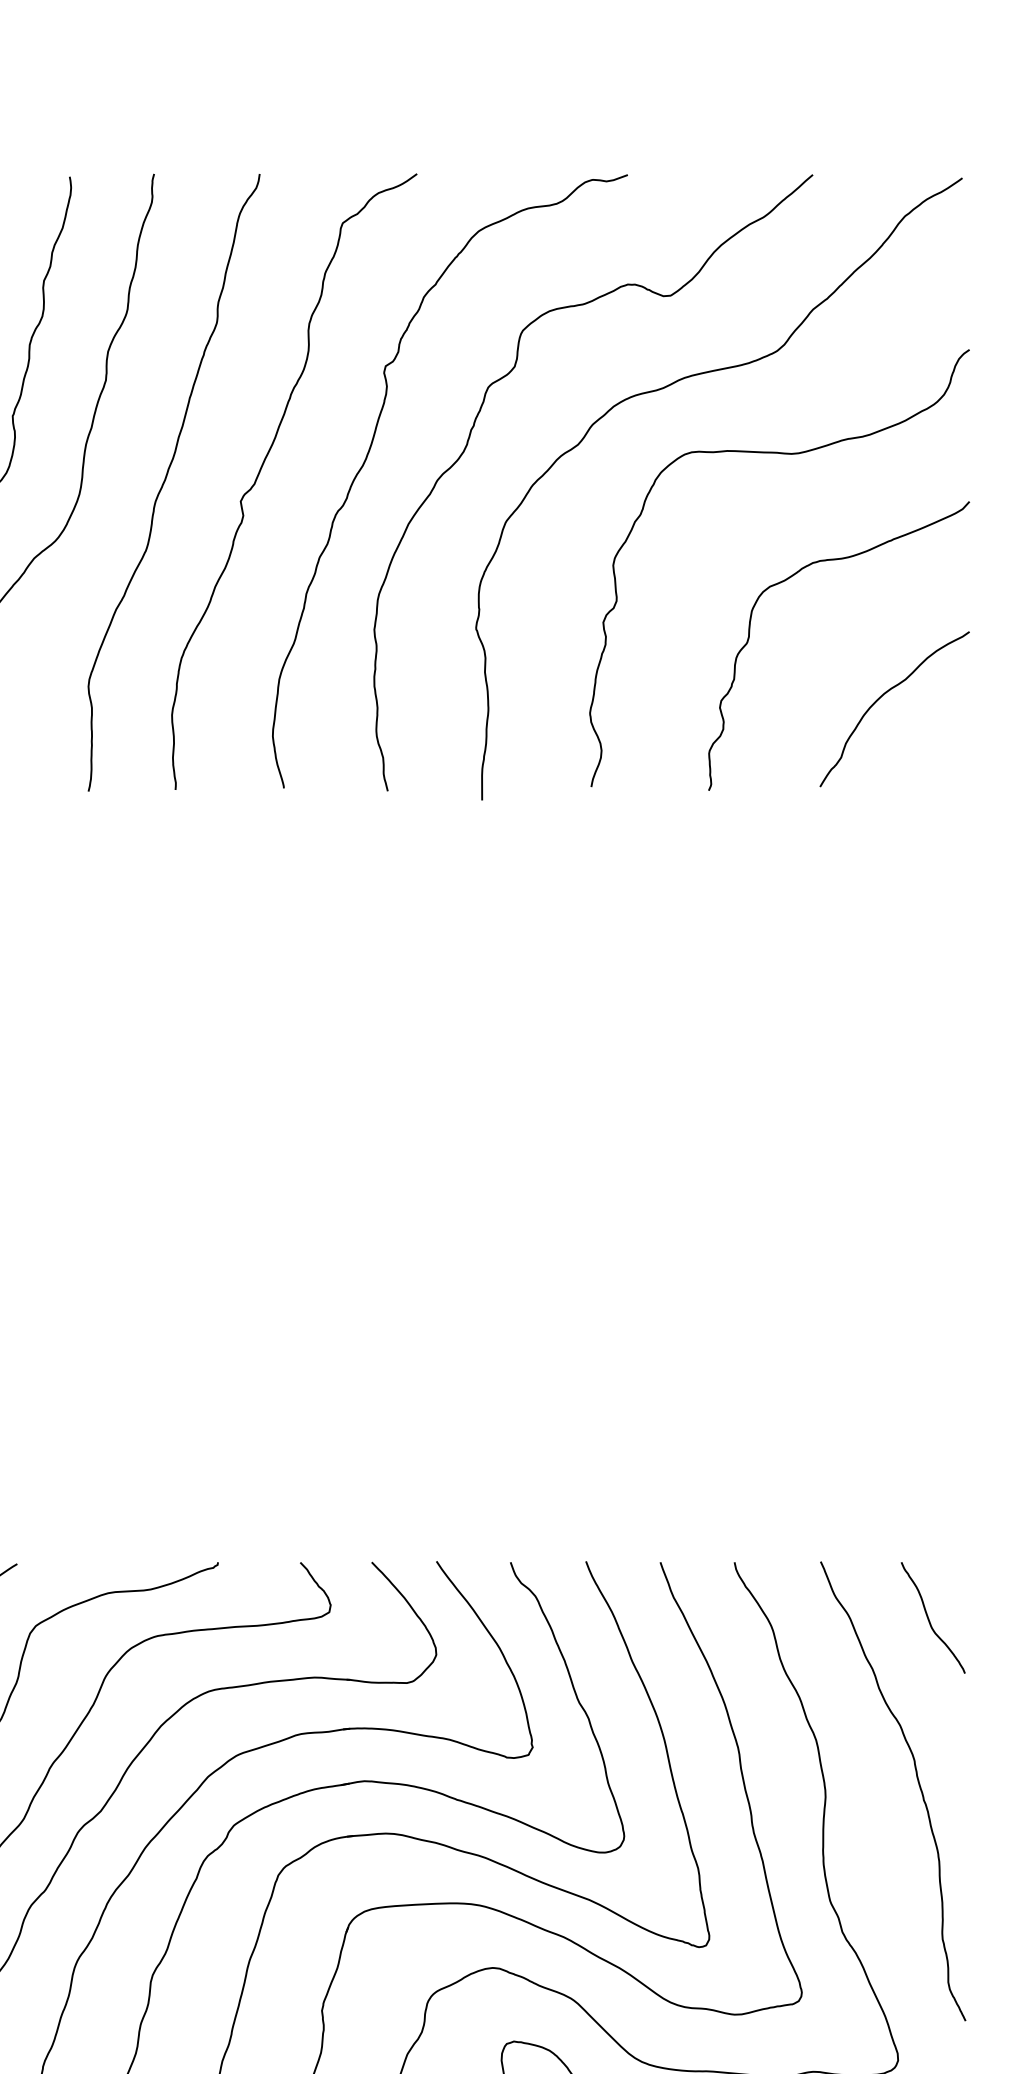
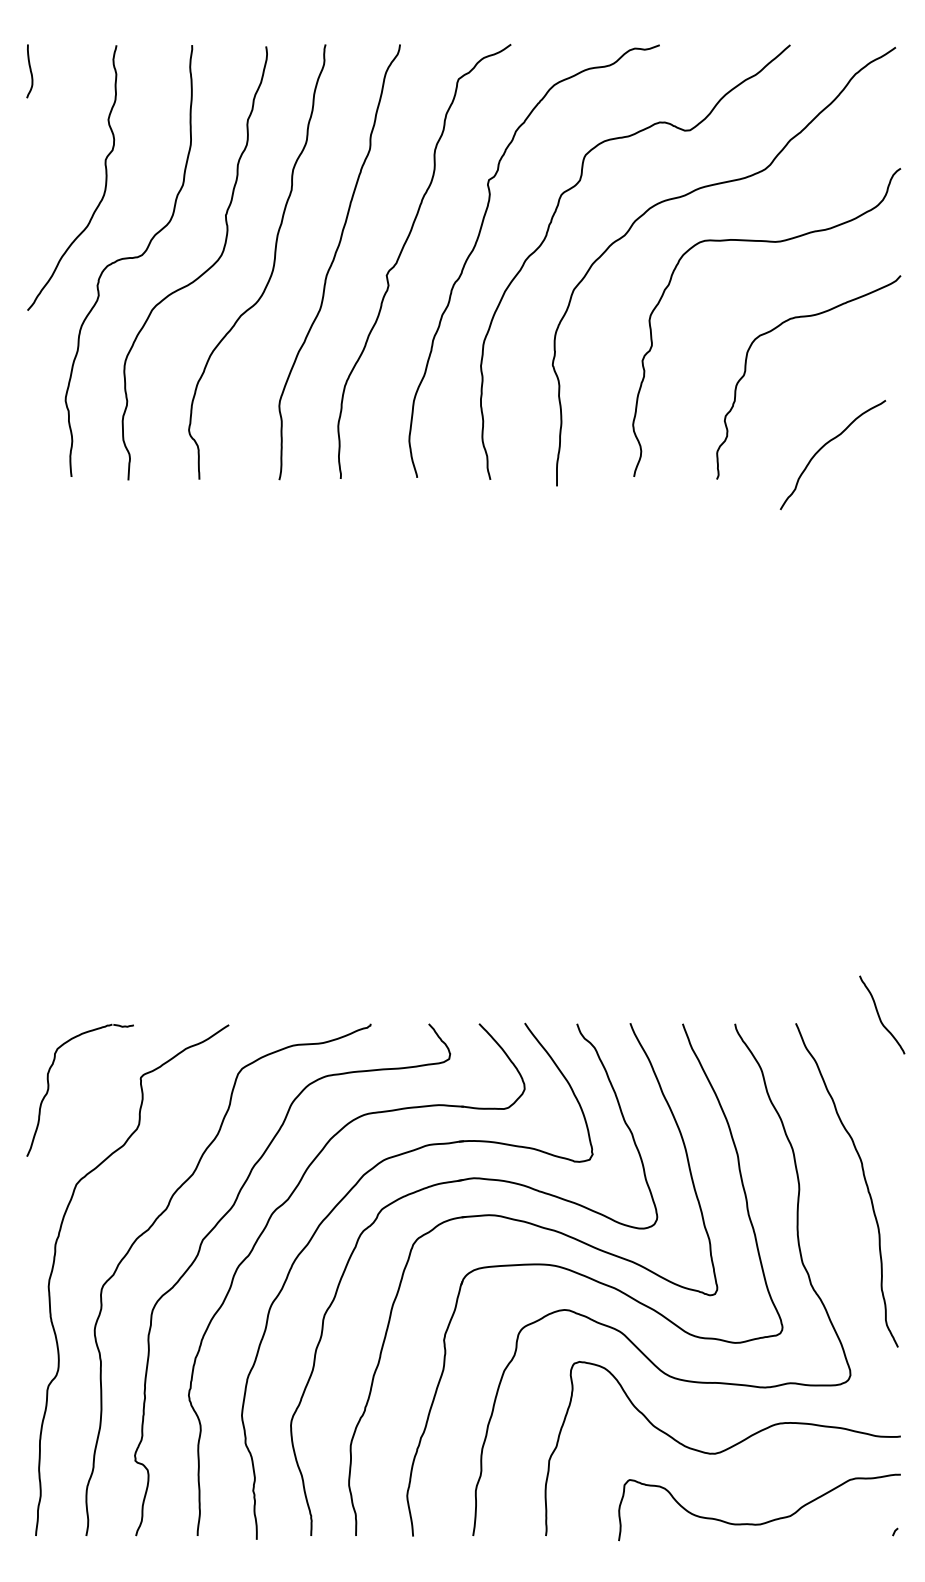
curve: (882, 697) -> (824, 446), moved
curve: (929, 1617) -> (879, 1014), moved

